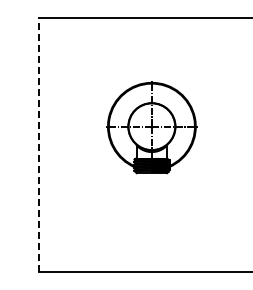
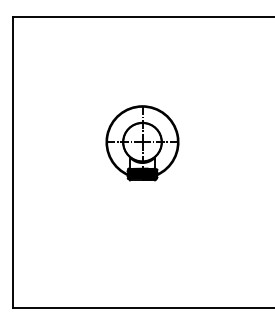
part: (151, 128) -> (142, 143), size x0.71
line: (39, 145) -> (13, 163), dashed -> solid

